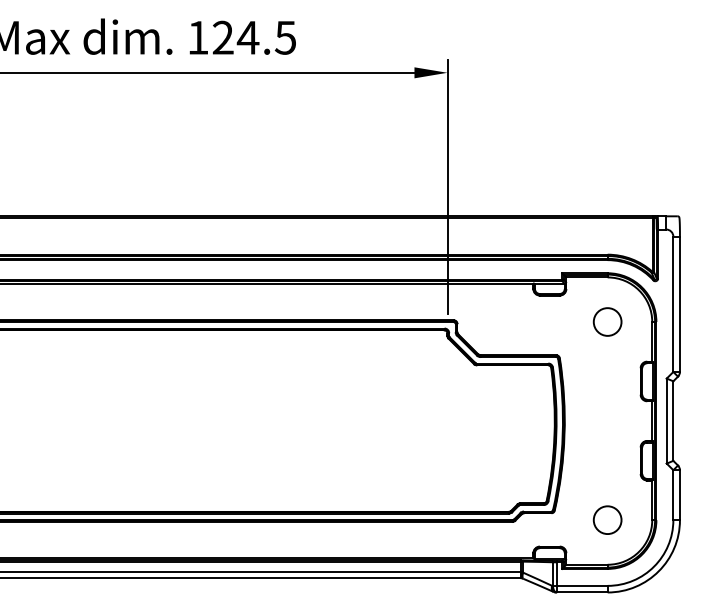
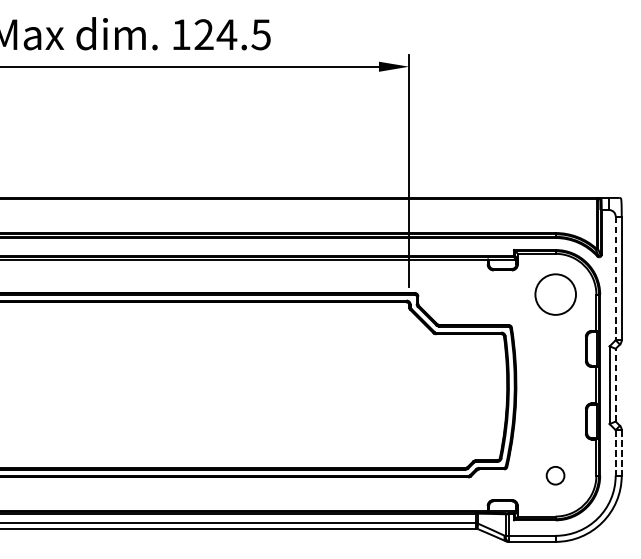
line: (673, 304) -> (615, 278), solid -> dashed
circle: (607, 321) -> (555, 294), size x1.6
line: (673, 421) -> (615, 385), solid -> dashed
line: (673, 495) -> (615, 453), solid -> dashed
line: (679, 495) -> (621, 453), solid -> dashed
circle: (607, 519) -> (555, 475), size x0.7

